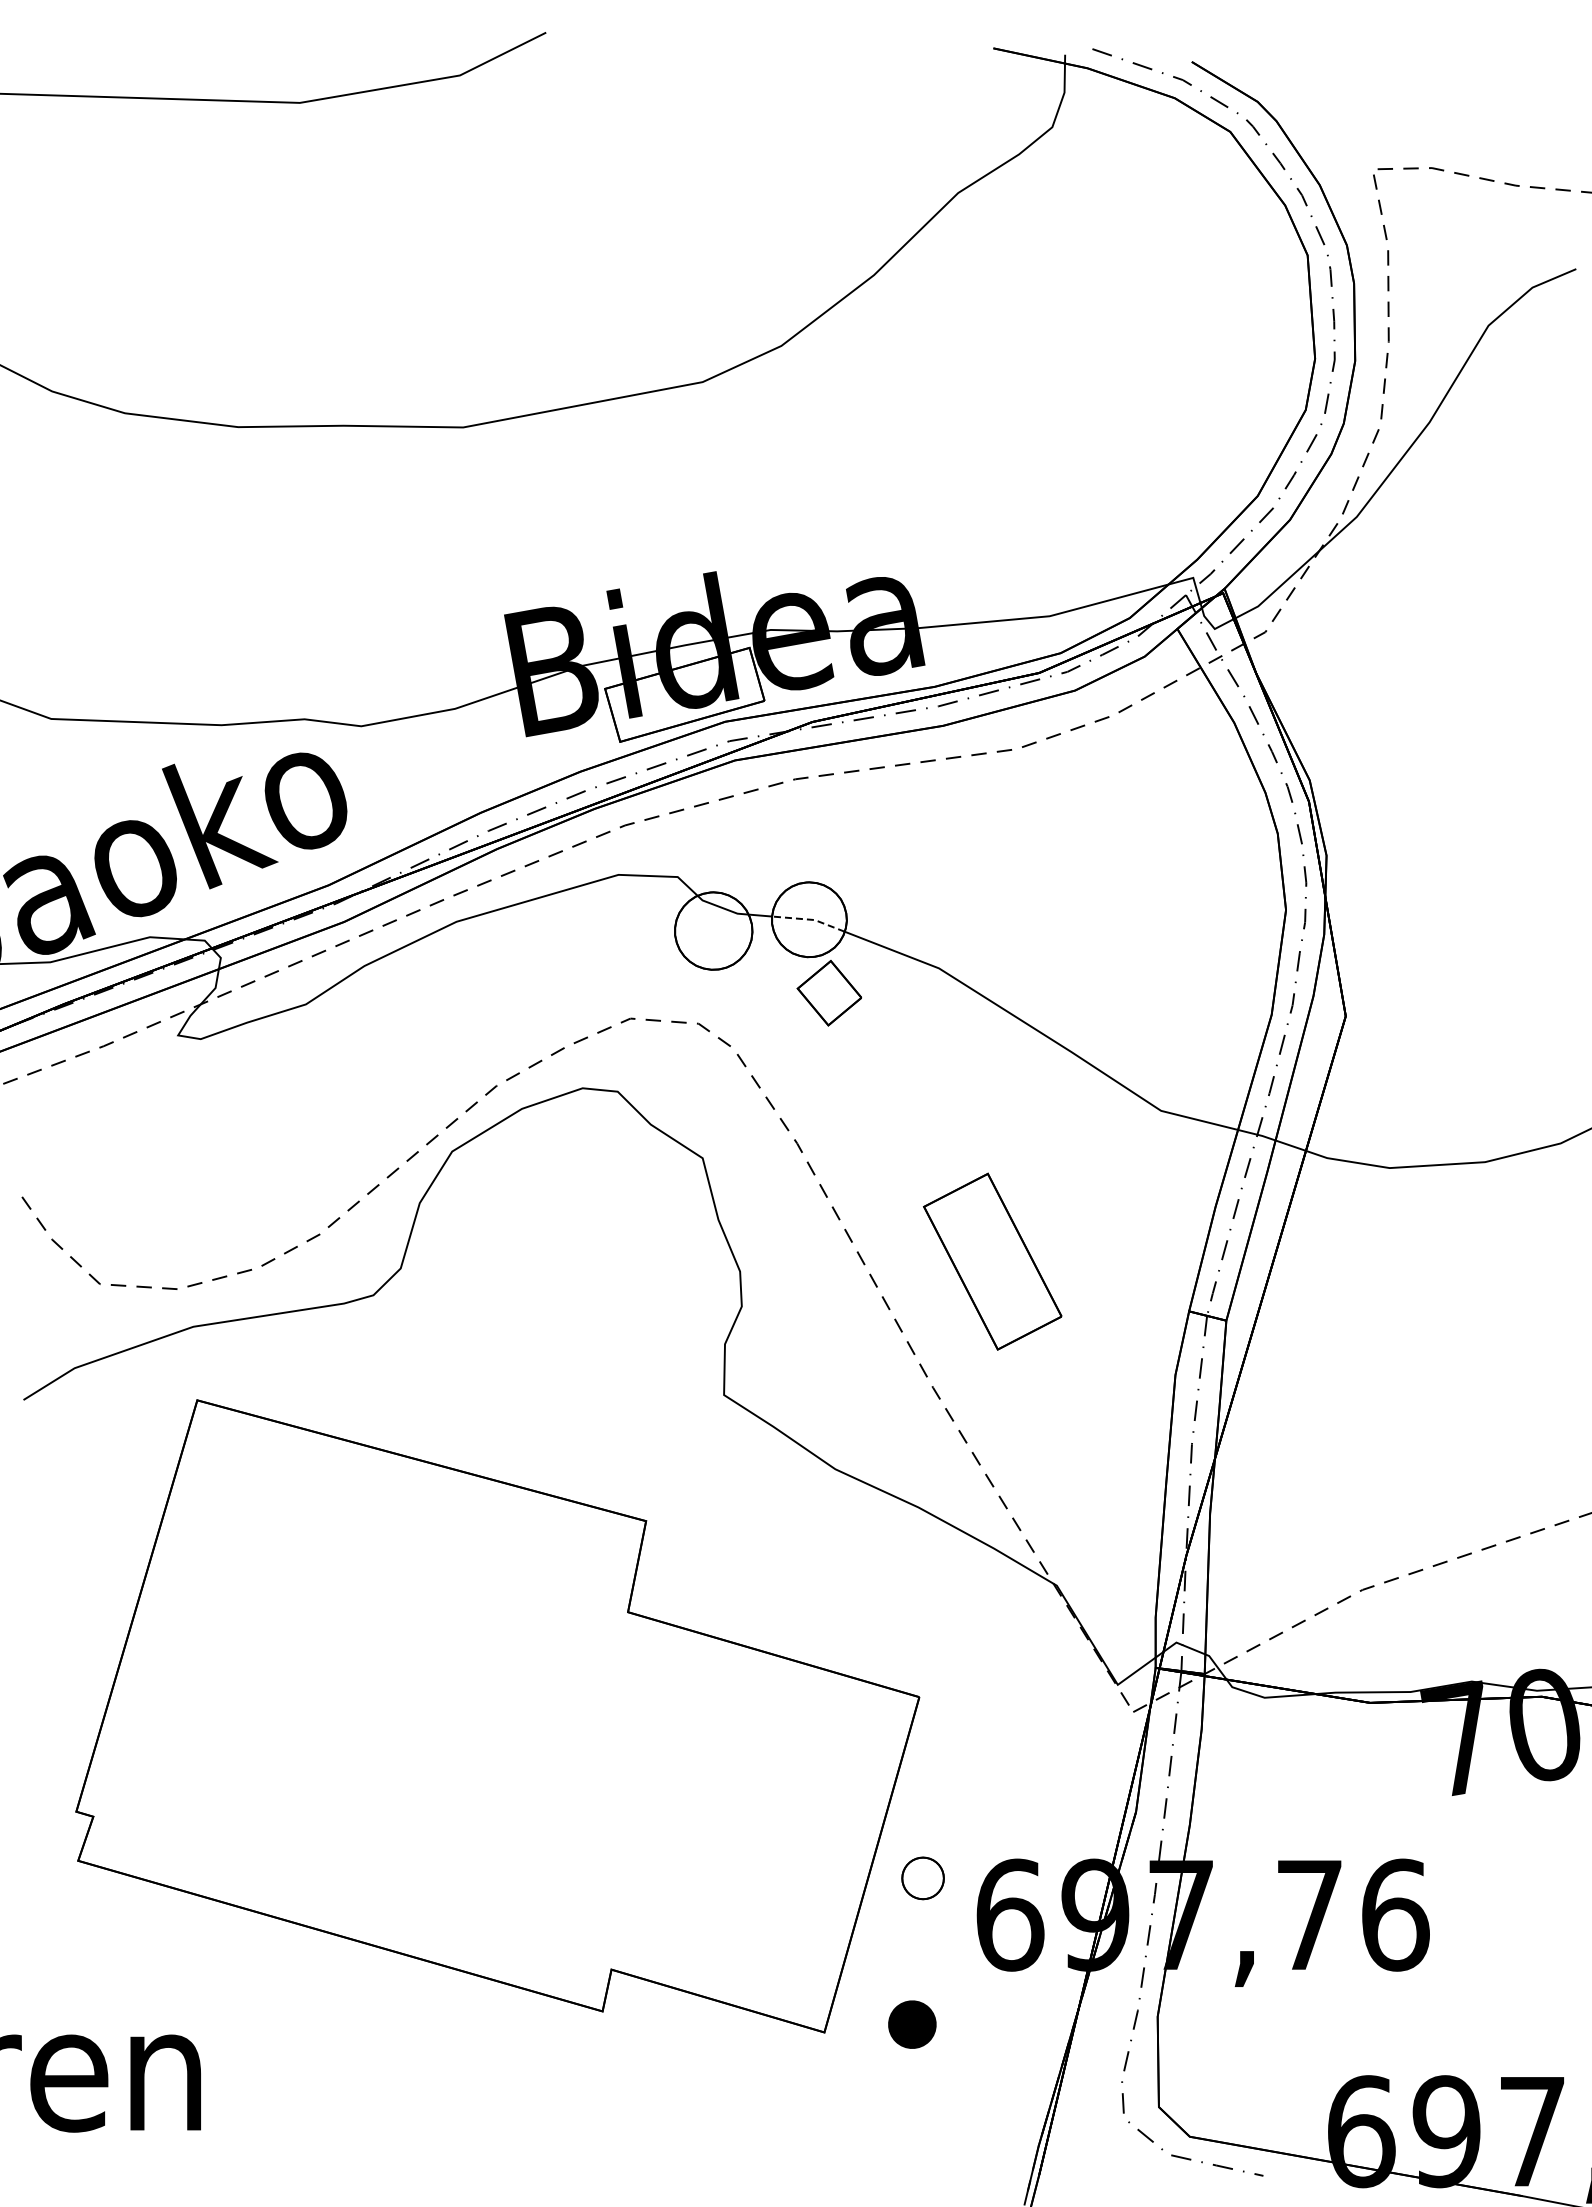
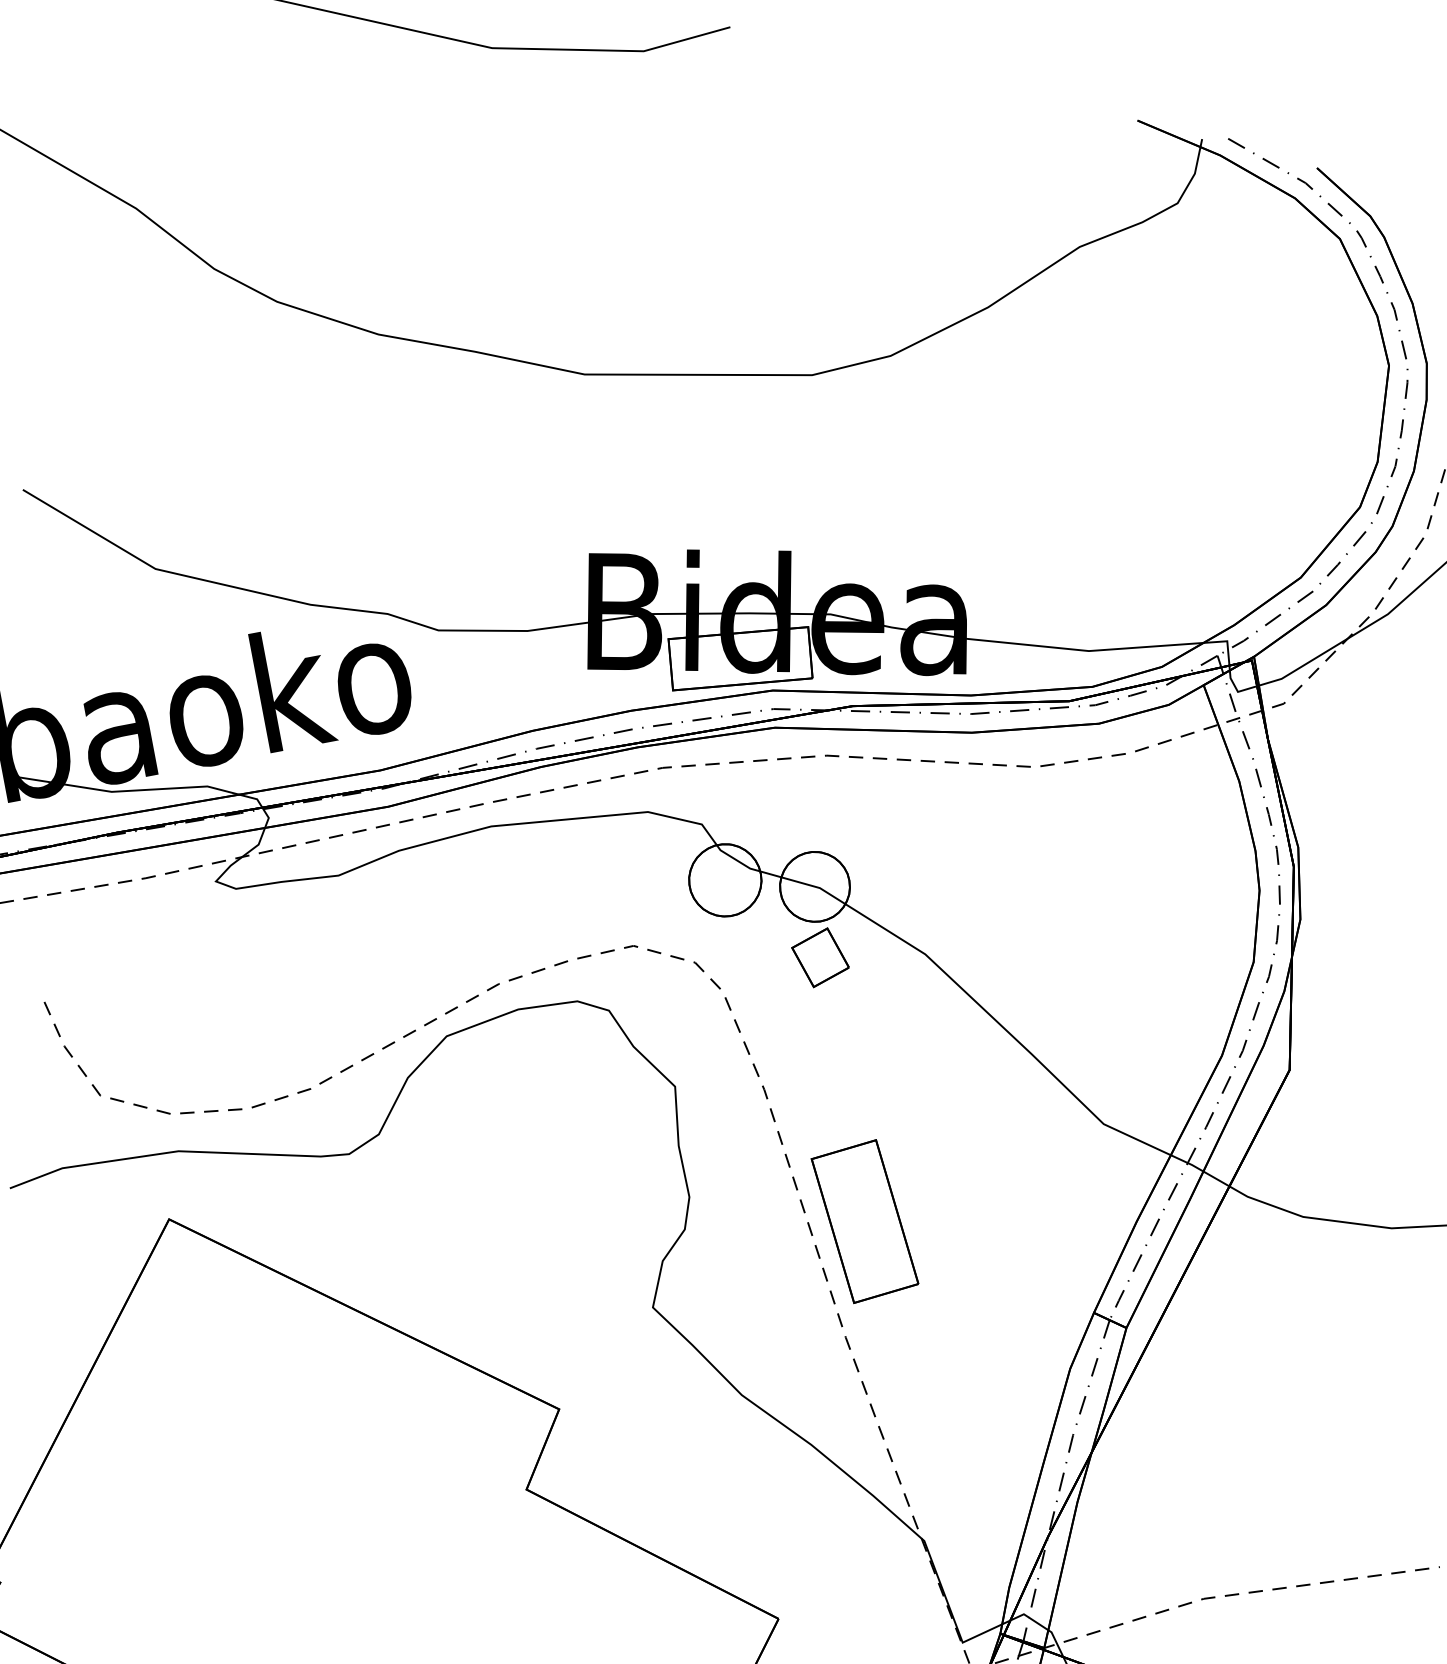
line: (809, 919) -> (815, 886), dashed -> solid
part: (992, 1261) -> (864, 1221), moved

